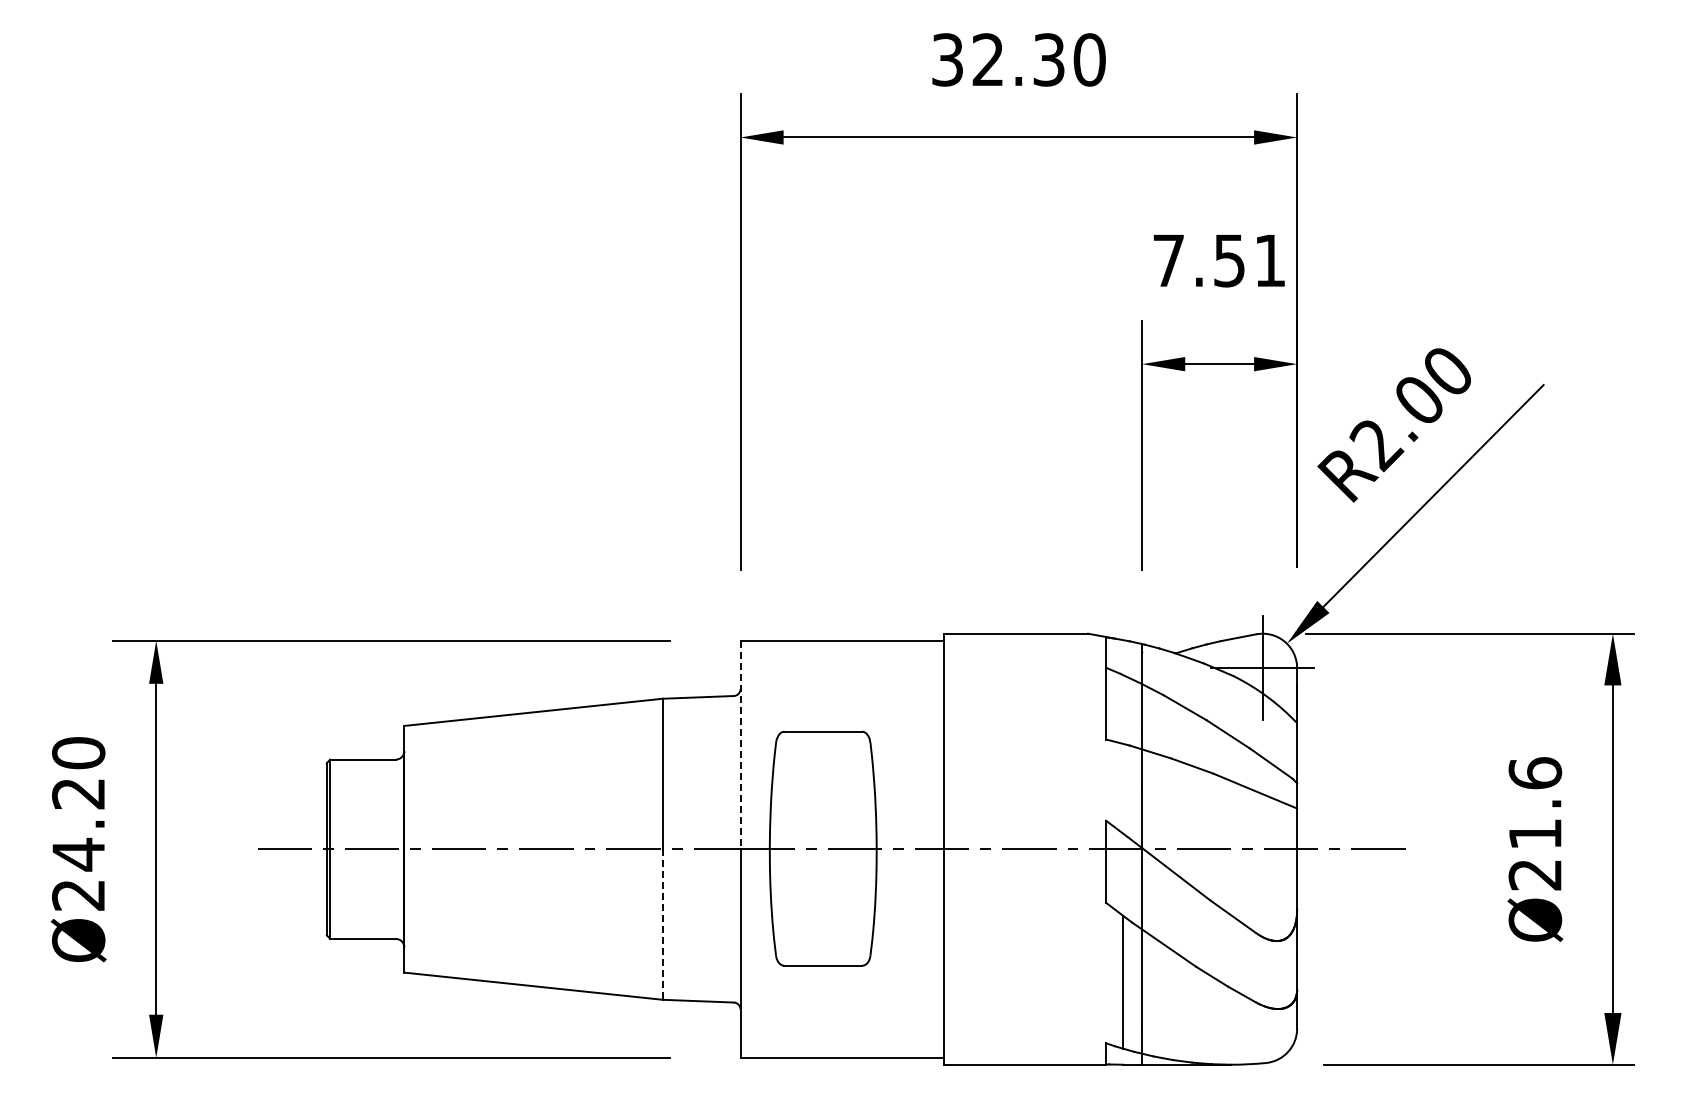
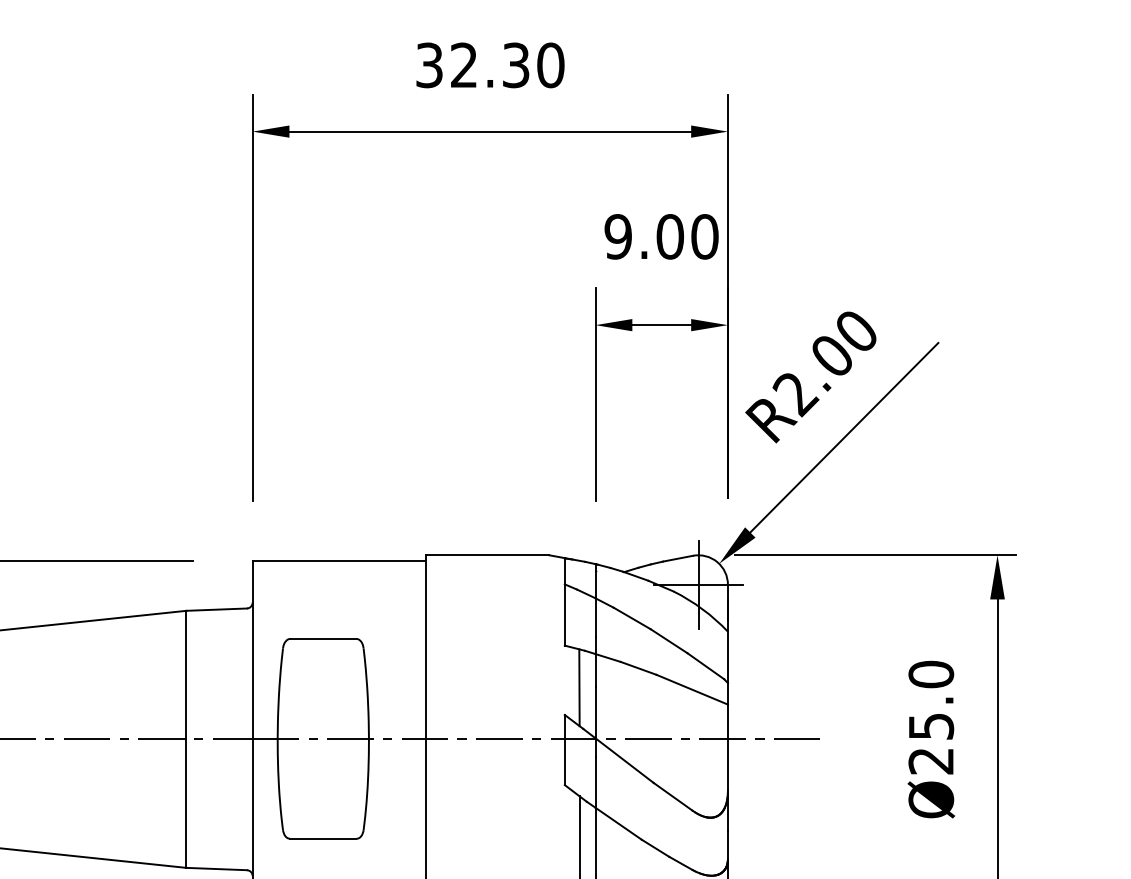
text: (1219, 260) -> (661, 236), 7.51 -> 9.00
line: (740, 745) -> (252, 650), dashed -> solid
line: (1123, 788) -> (579, 687), added
text: (1535, 803) -> (931, 700), Ø21.6 -> Ø25.0
line: (662, 925) -> (186, 804), dashed -> solid

